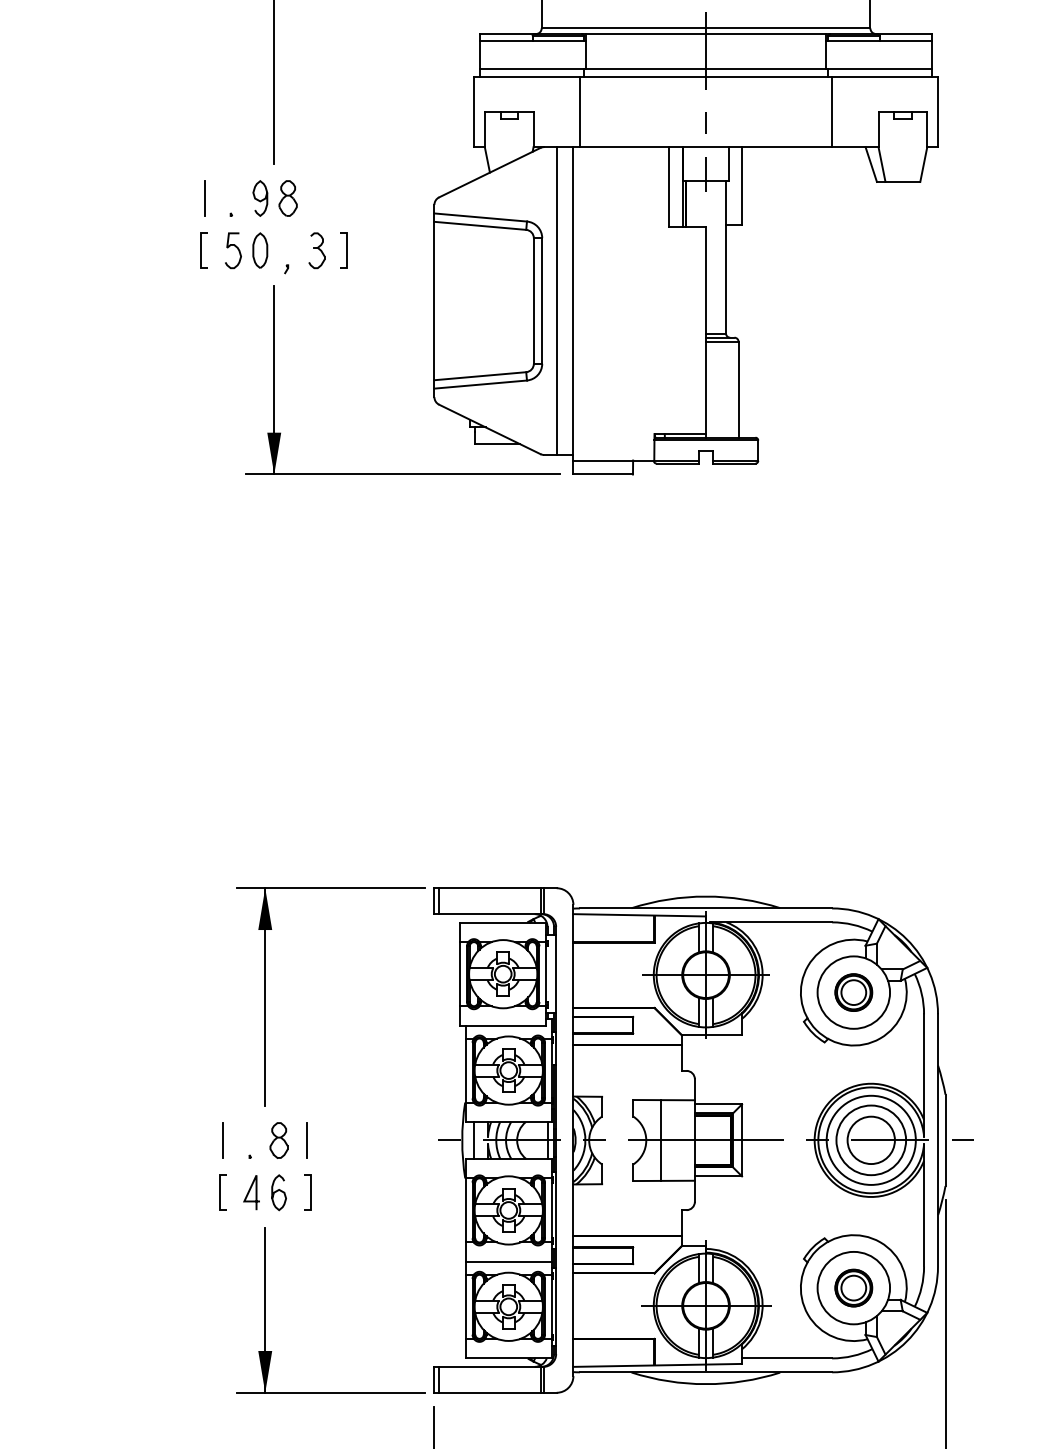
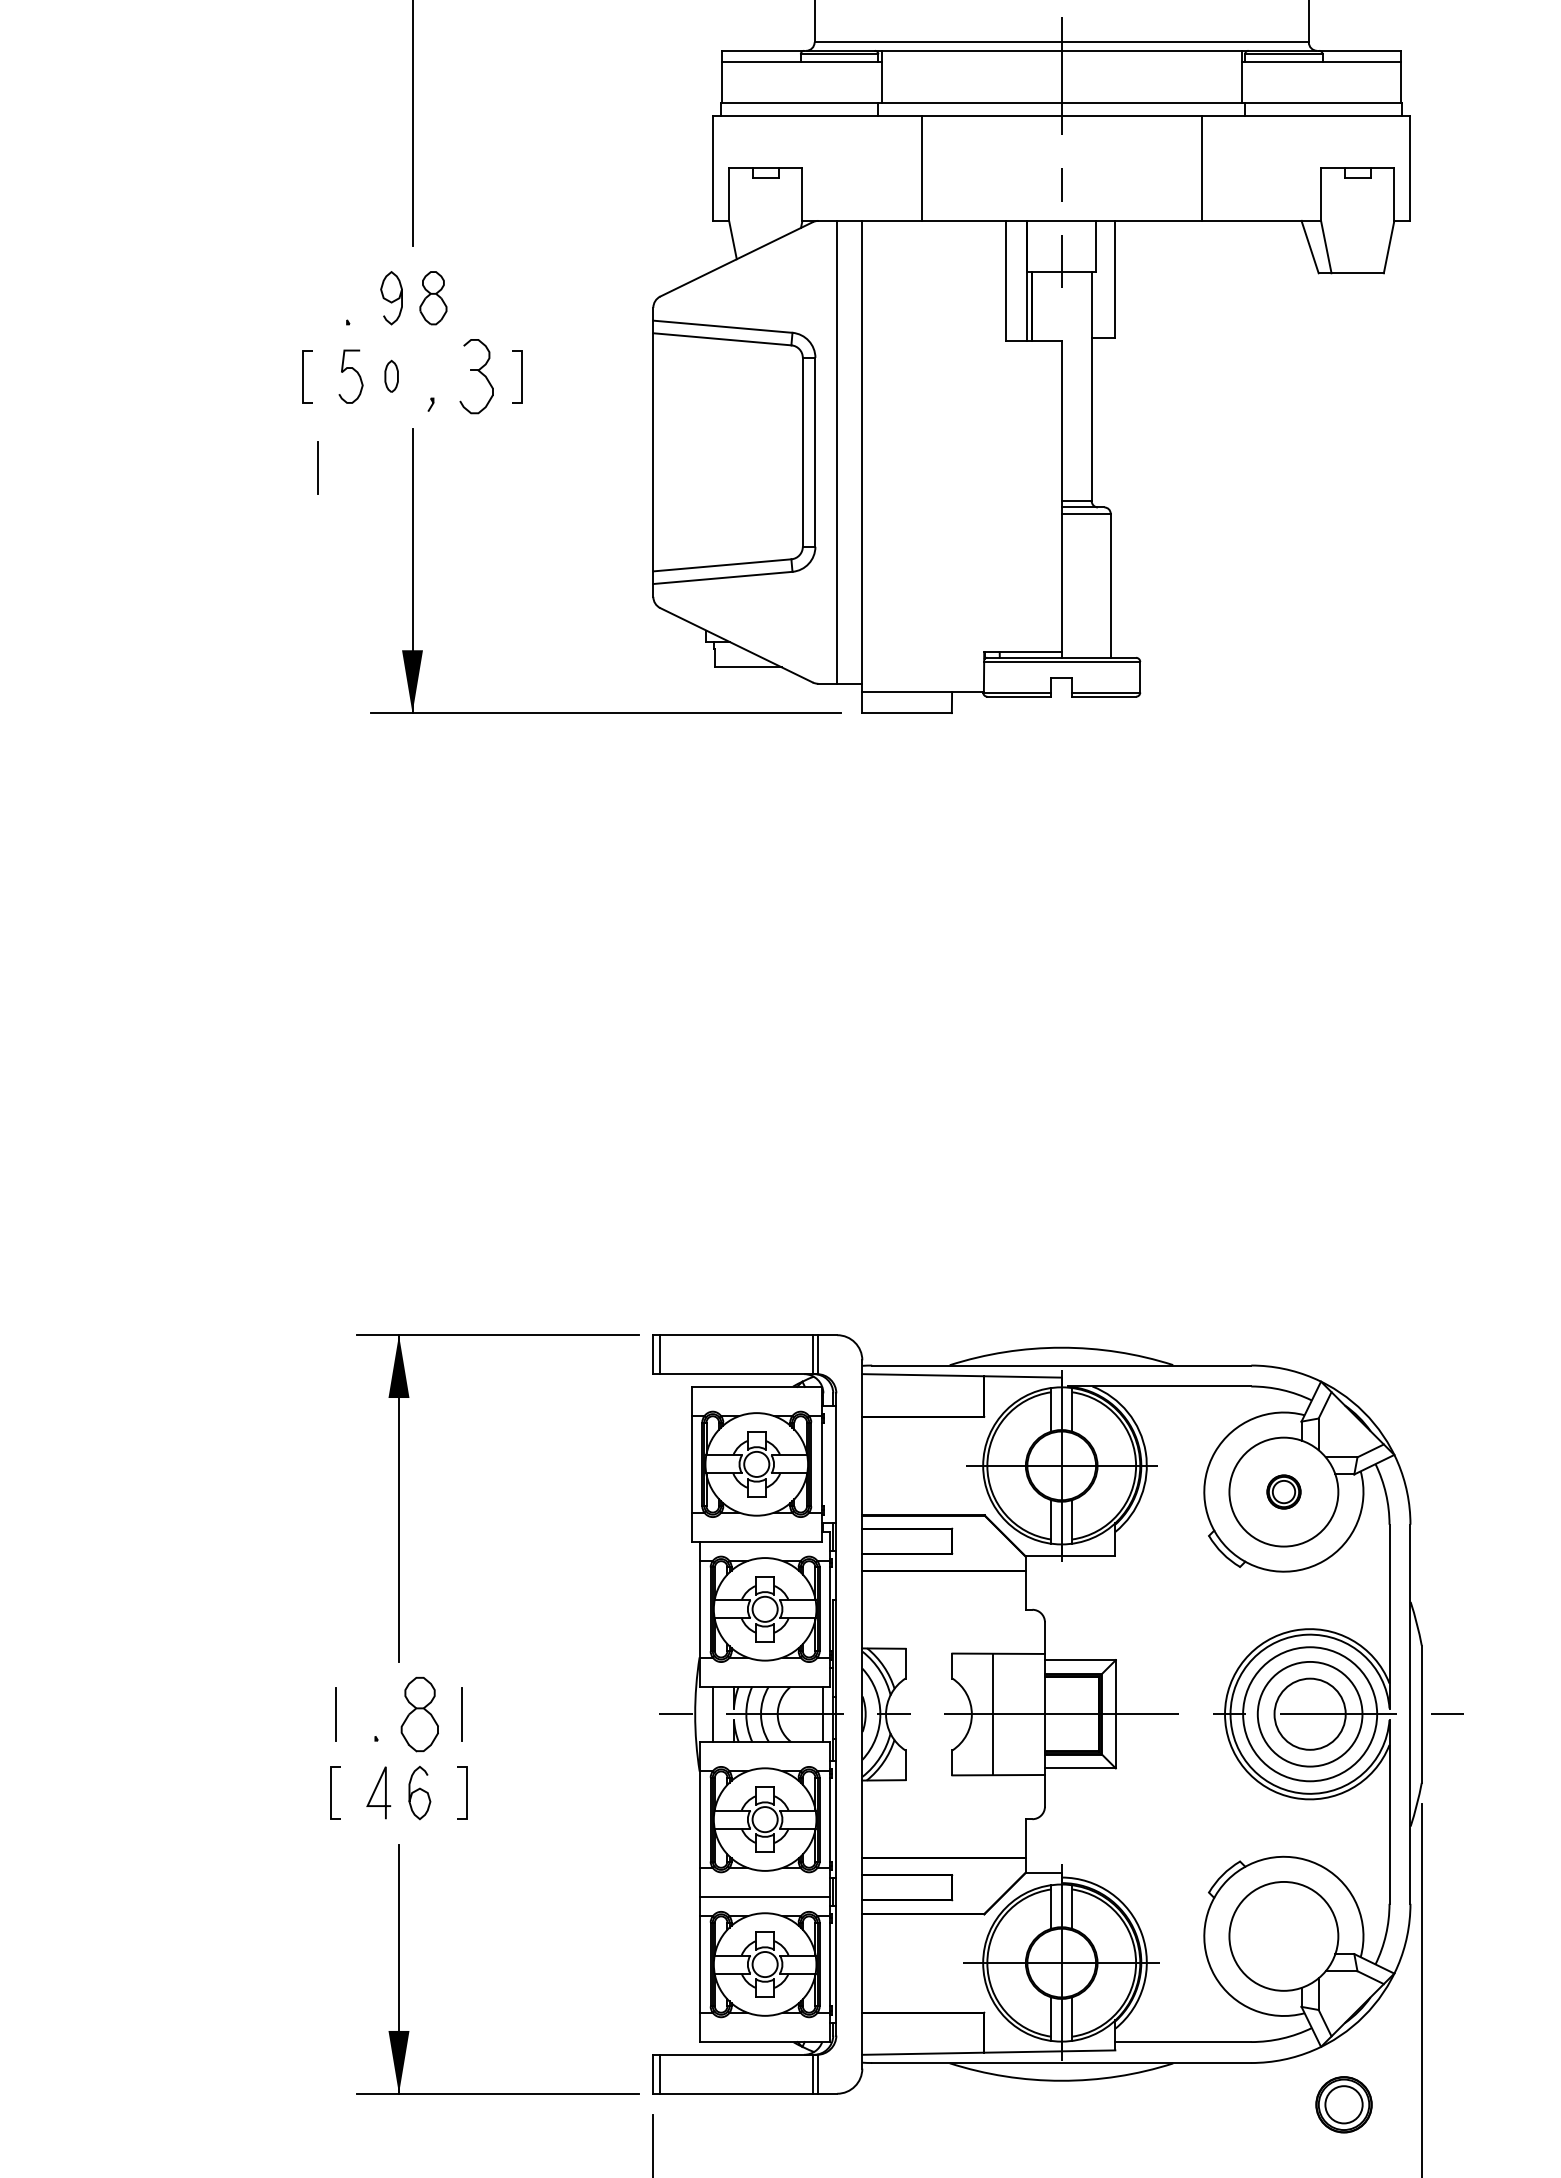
line: (579, 112) -> (921, 168), moved
line: (832, 112) -> (1202, 168), moved
line: (204, 198) -> (318, 468), moved
part: (260, 250) -> (391, 376), size x0.6
part: (316, 250) -> (476, 376), size x1.4
part: (853, 992) -> (1283, 1491), size x0.6
part: (278, 1140) -> (418, 1714), size x1.4
part: (853, 1287) -> (1343, 2103), moved

